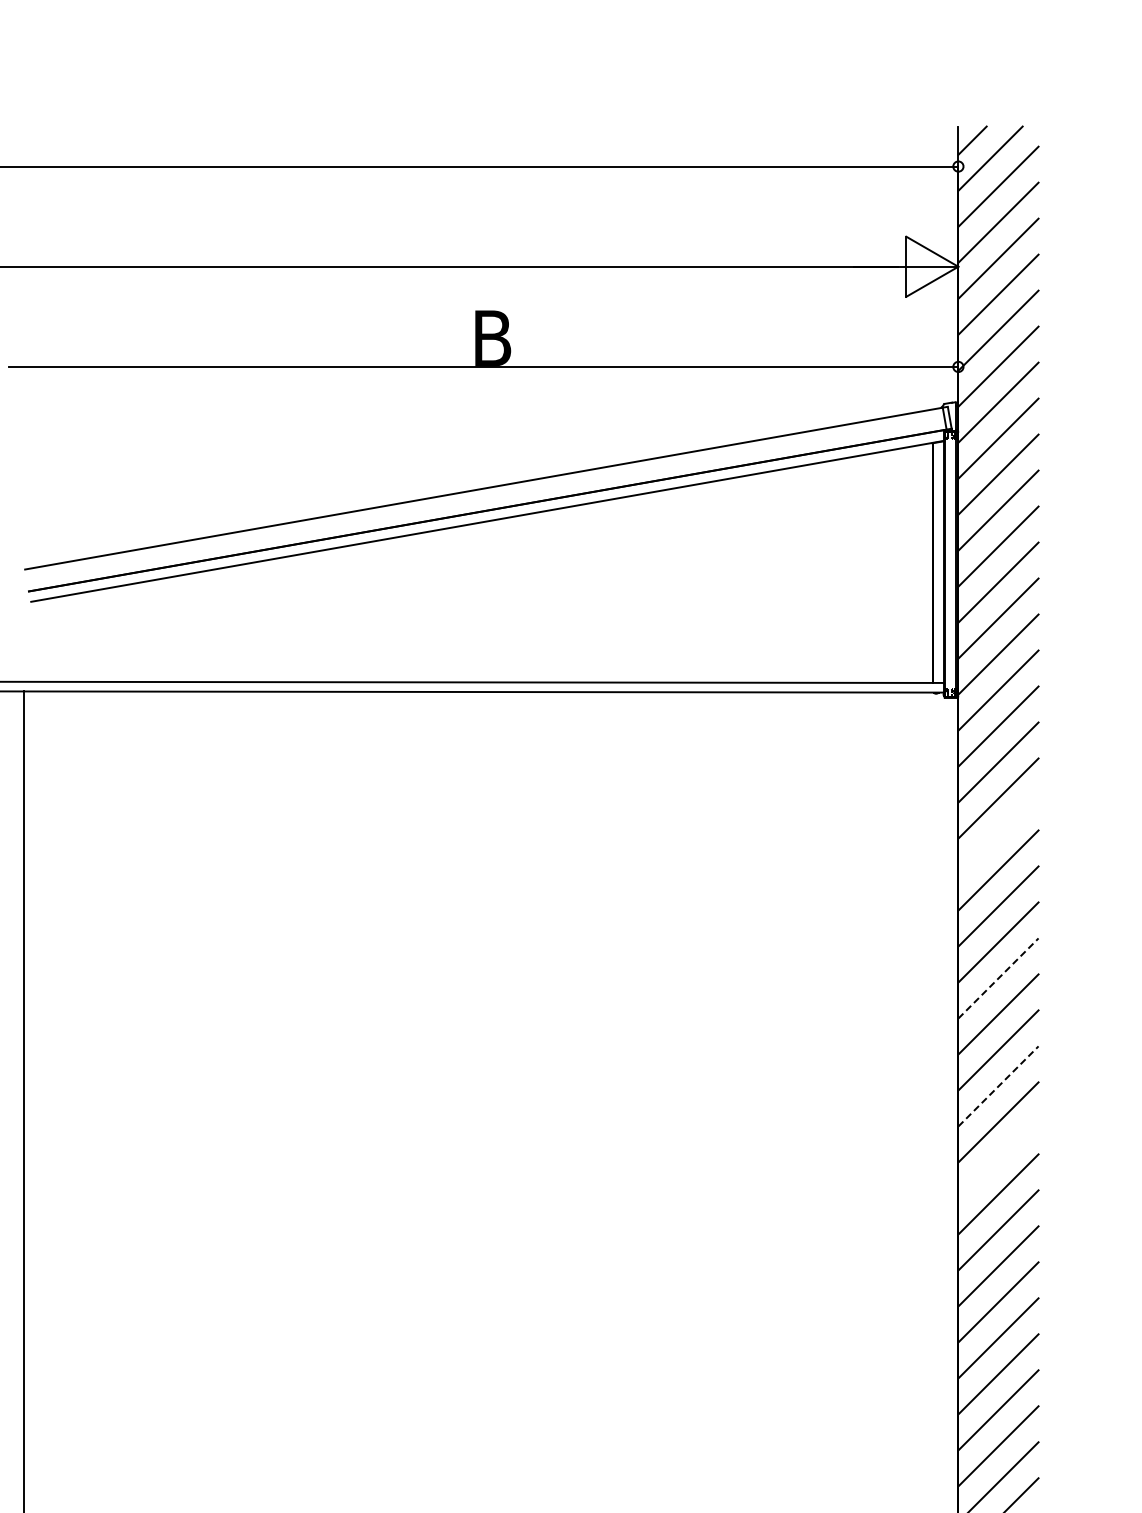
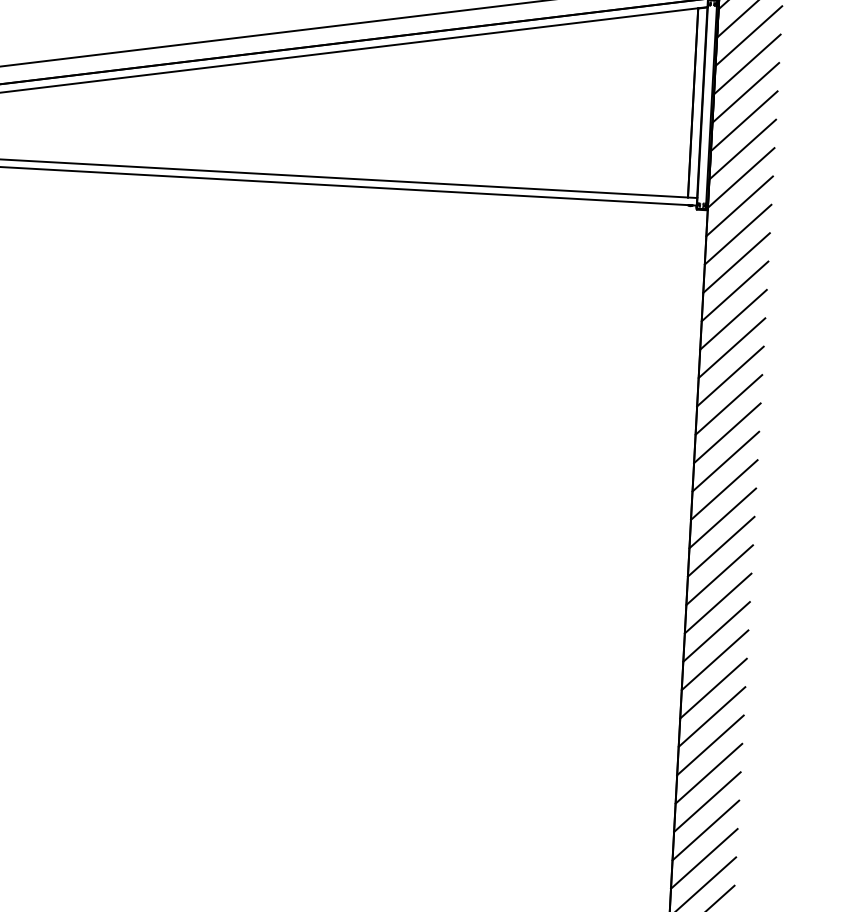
line: (998, 834) -> (733, 319), added
line: (998, 978) -> (727, 433), dashed -> solid
line: (998, 1086) -> (722, 518), dashed -> solid
line: (998, 1158) -> (719, 575), added

